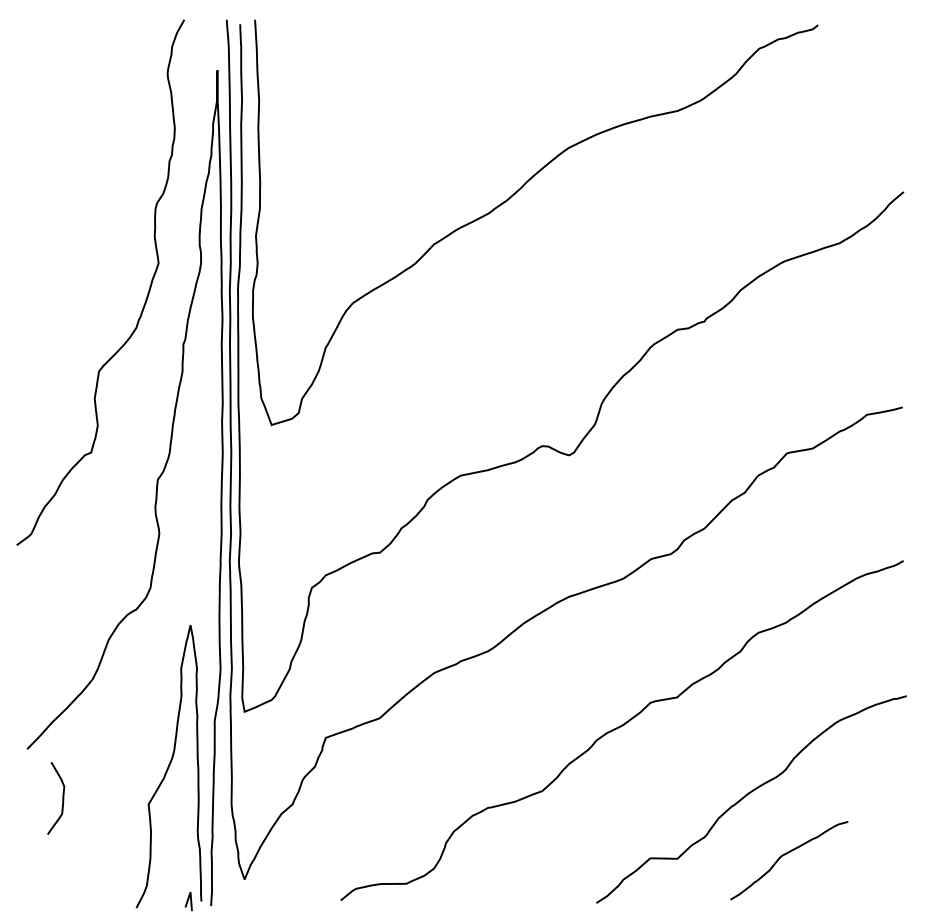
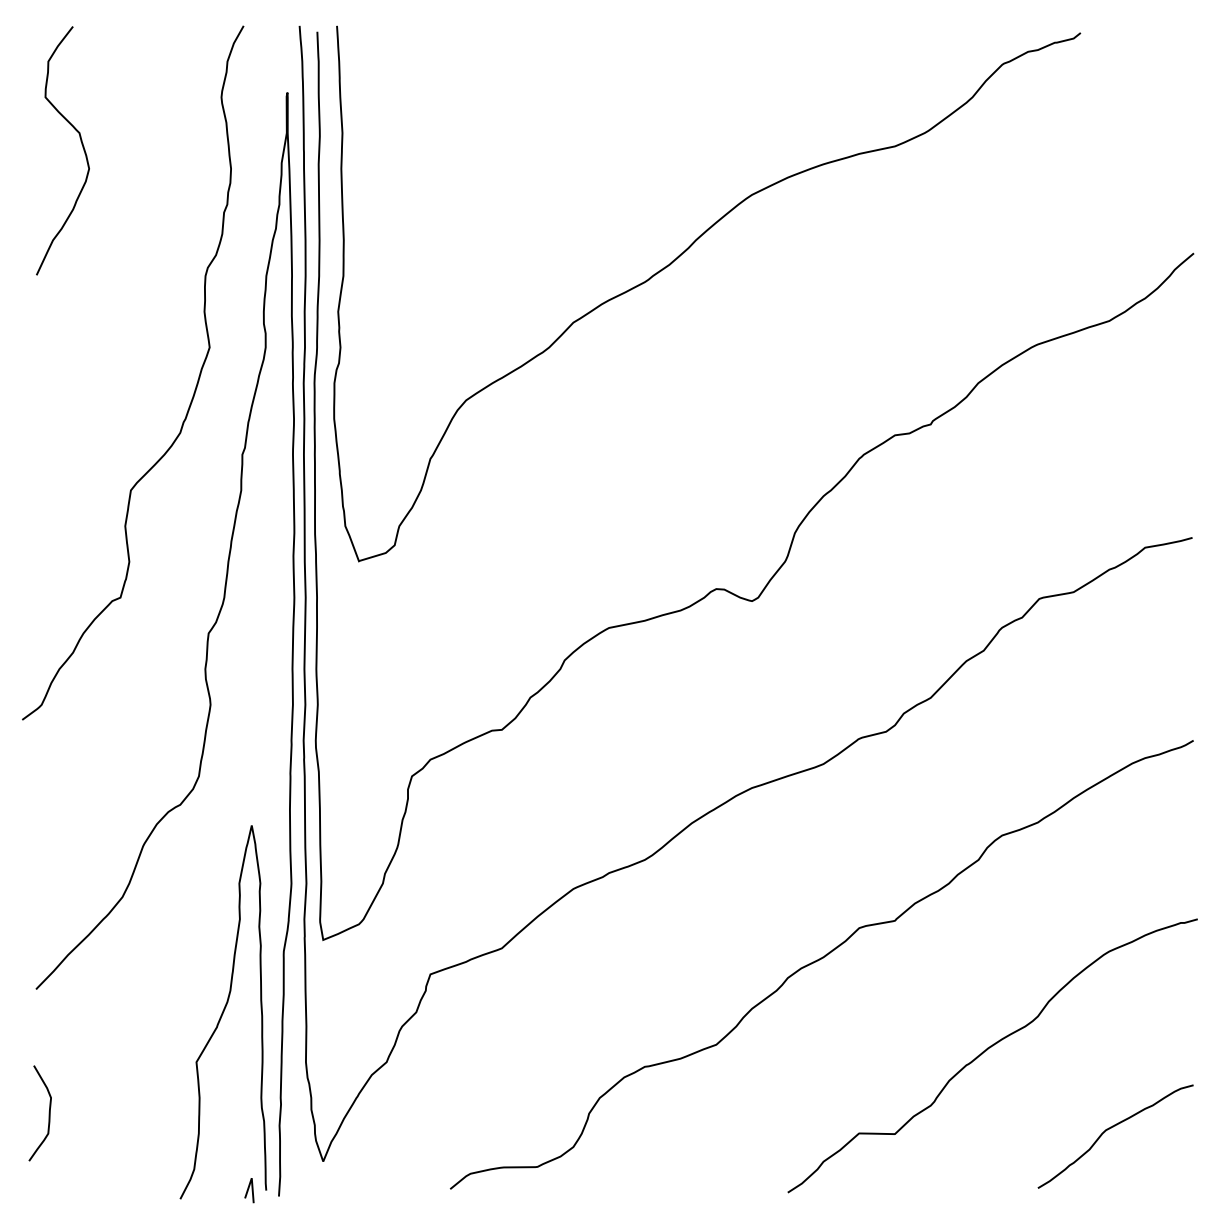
curve: (61, 109) -> (81, 144), added
curve: (62, 798) -> (48, 1113), moved
curve: (786, 854) -> (1111, 1128), moved

